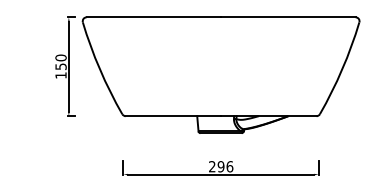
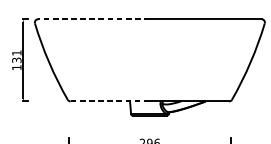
line: (153, 17) -> (93, 19), solid -> dashed
text: (60, 61) -> (16, 55), 150 -> 131
line: (173, 116) -> (110, 101), solid -> dashed

